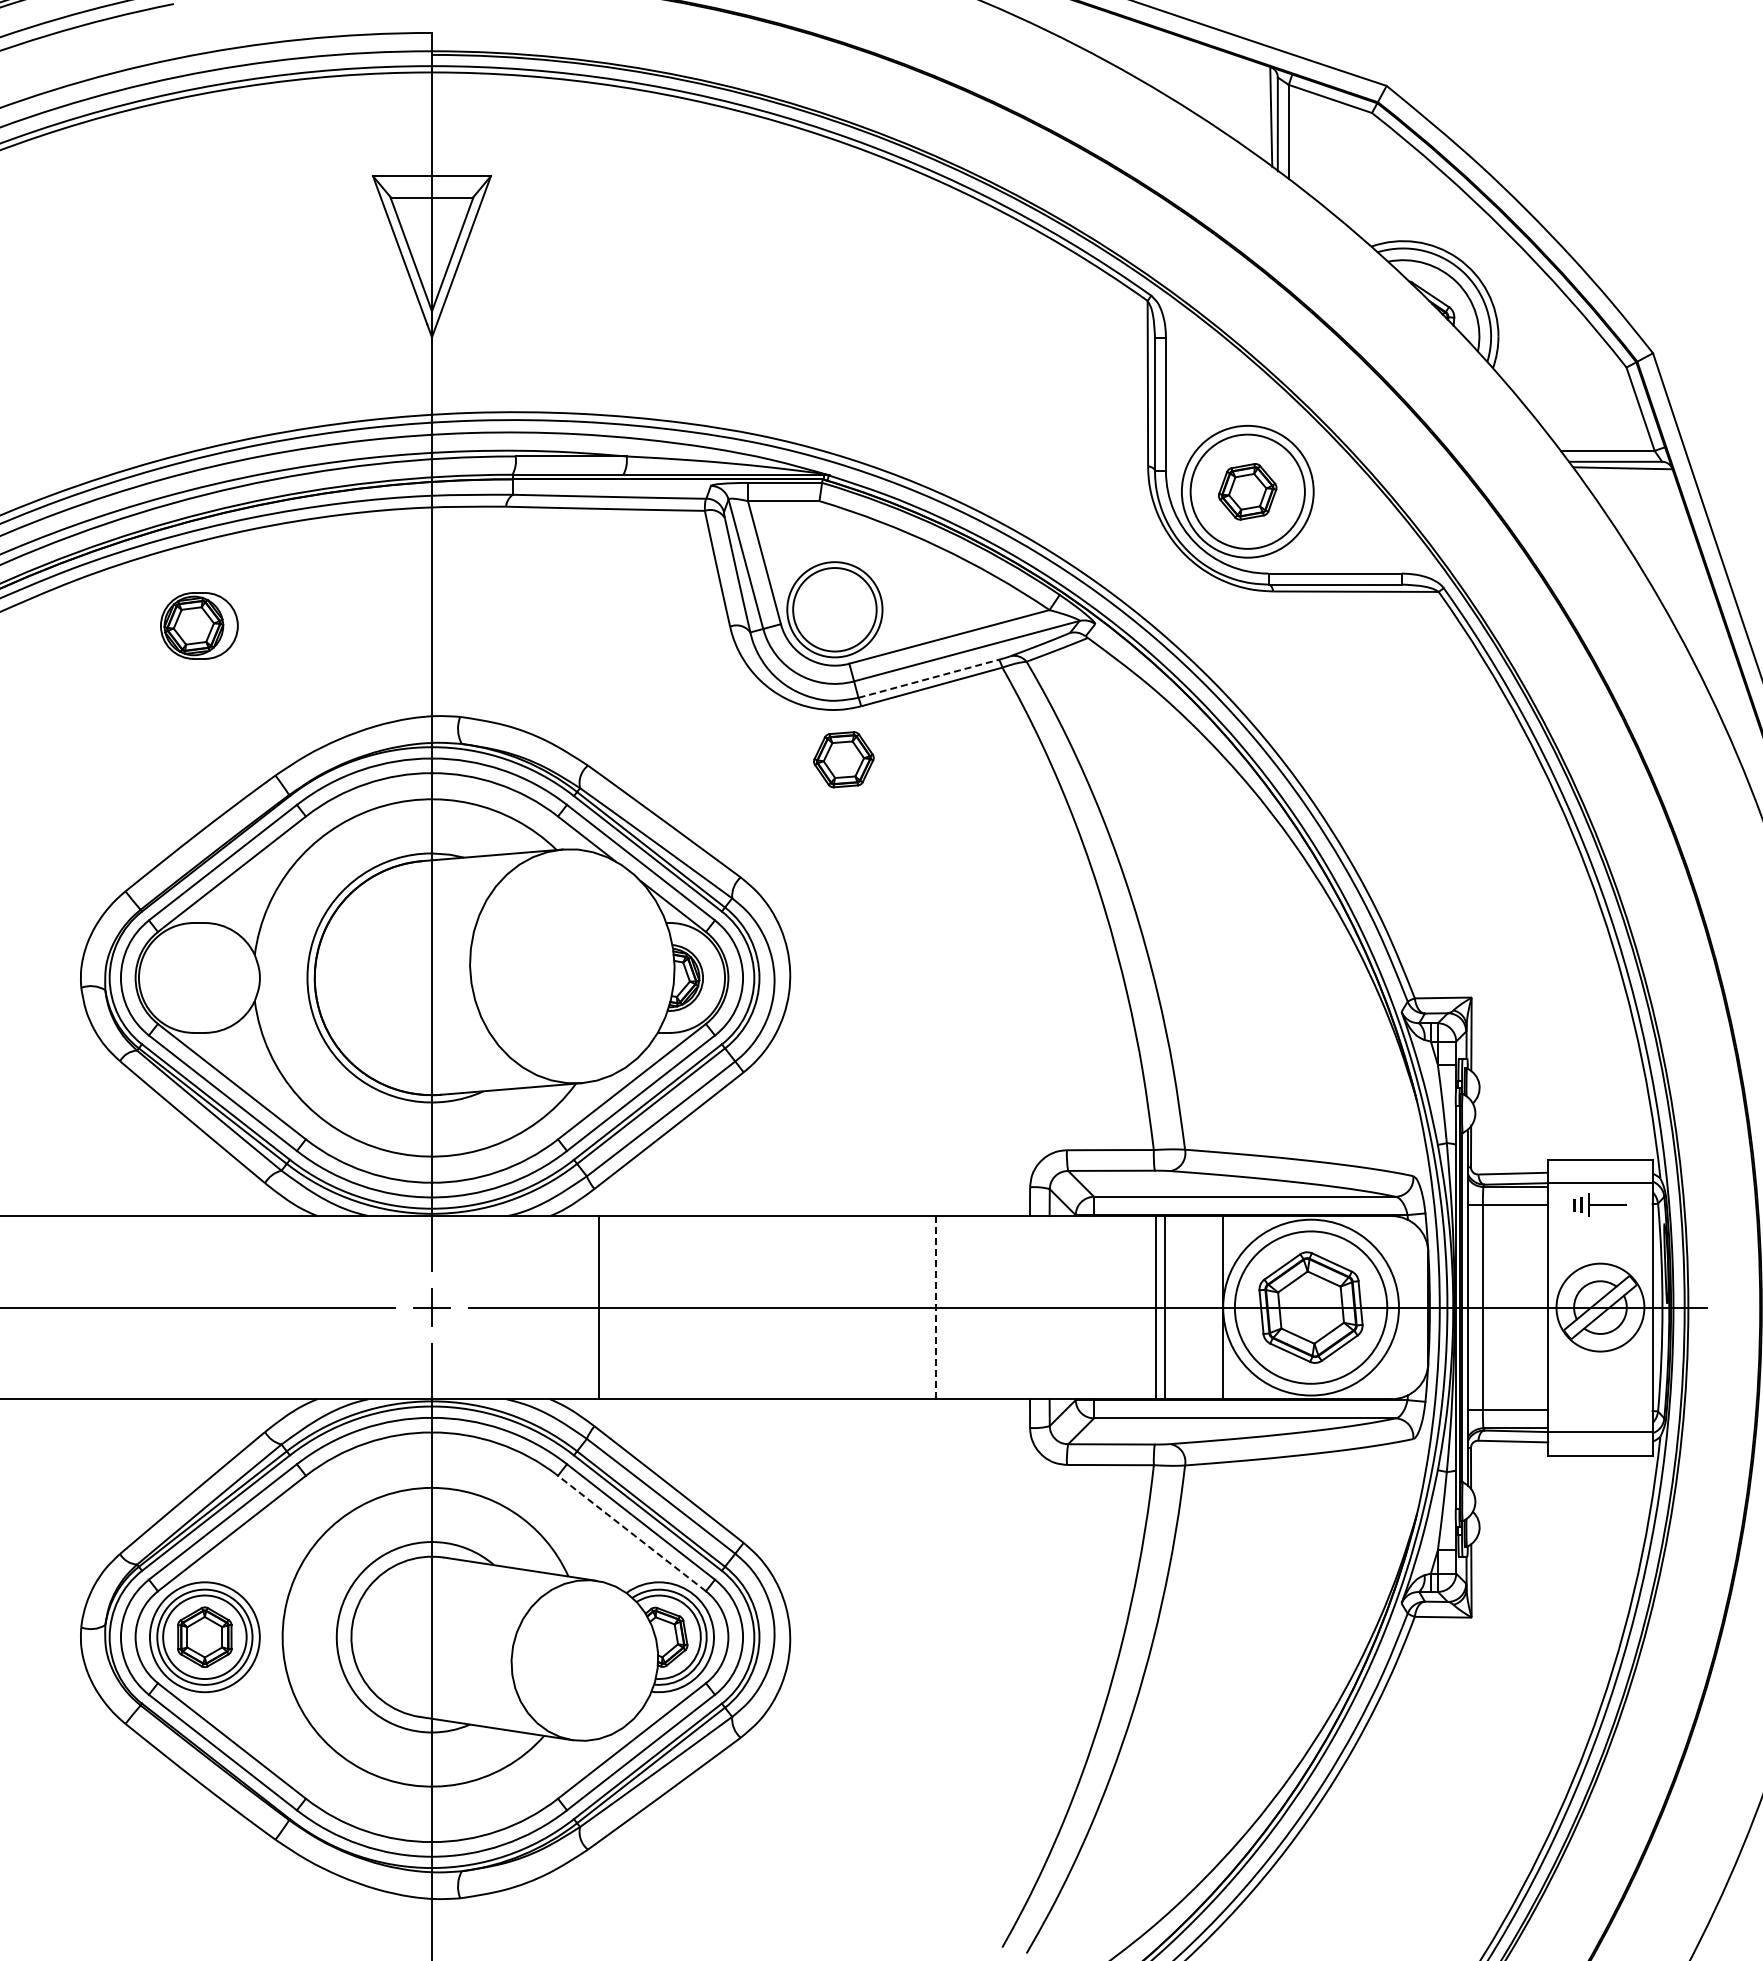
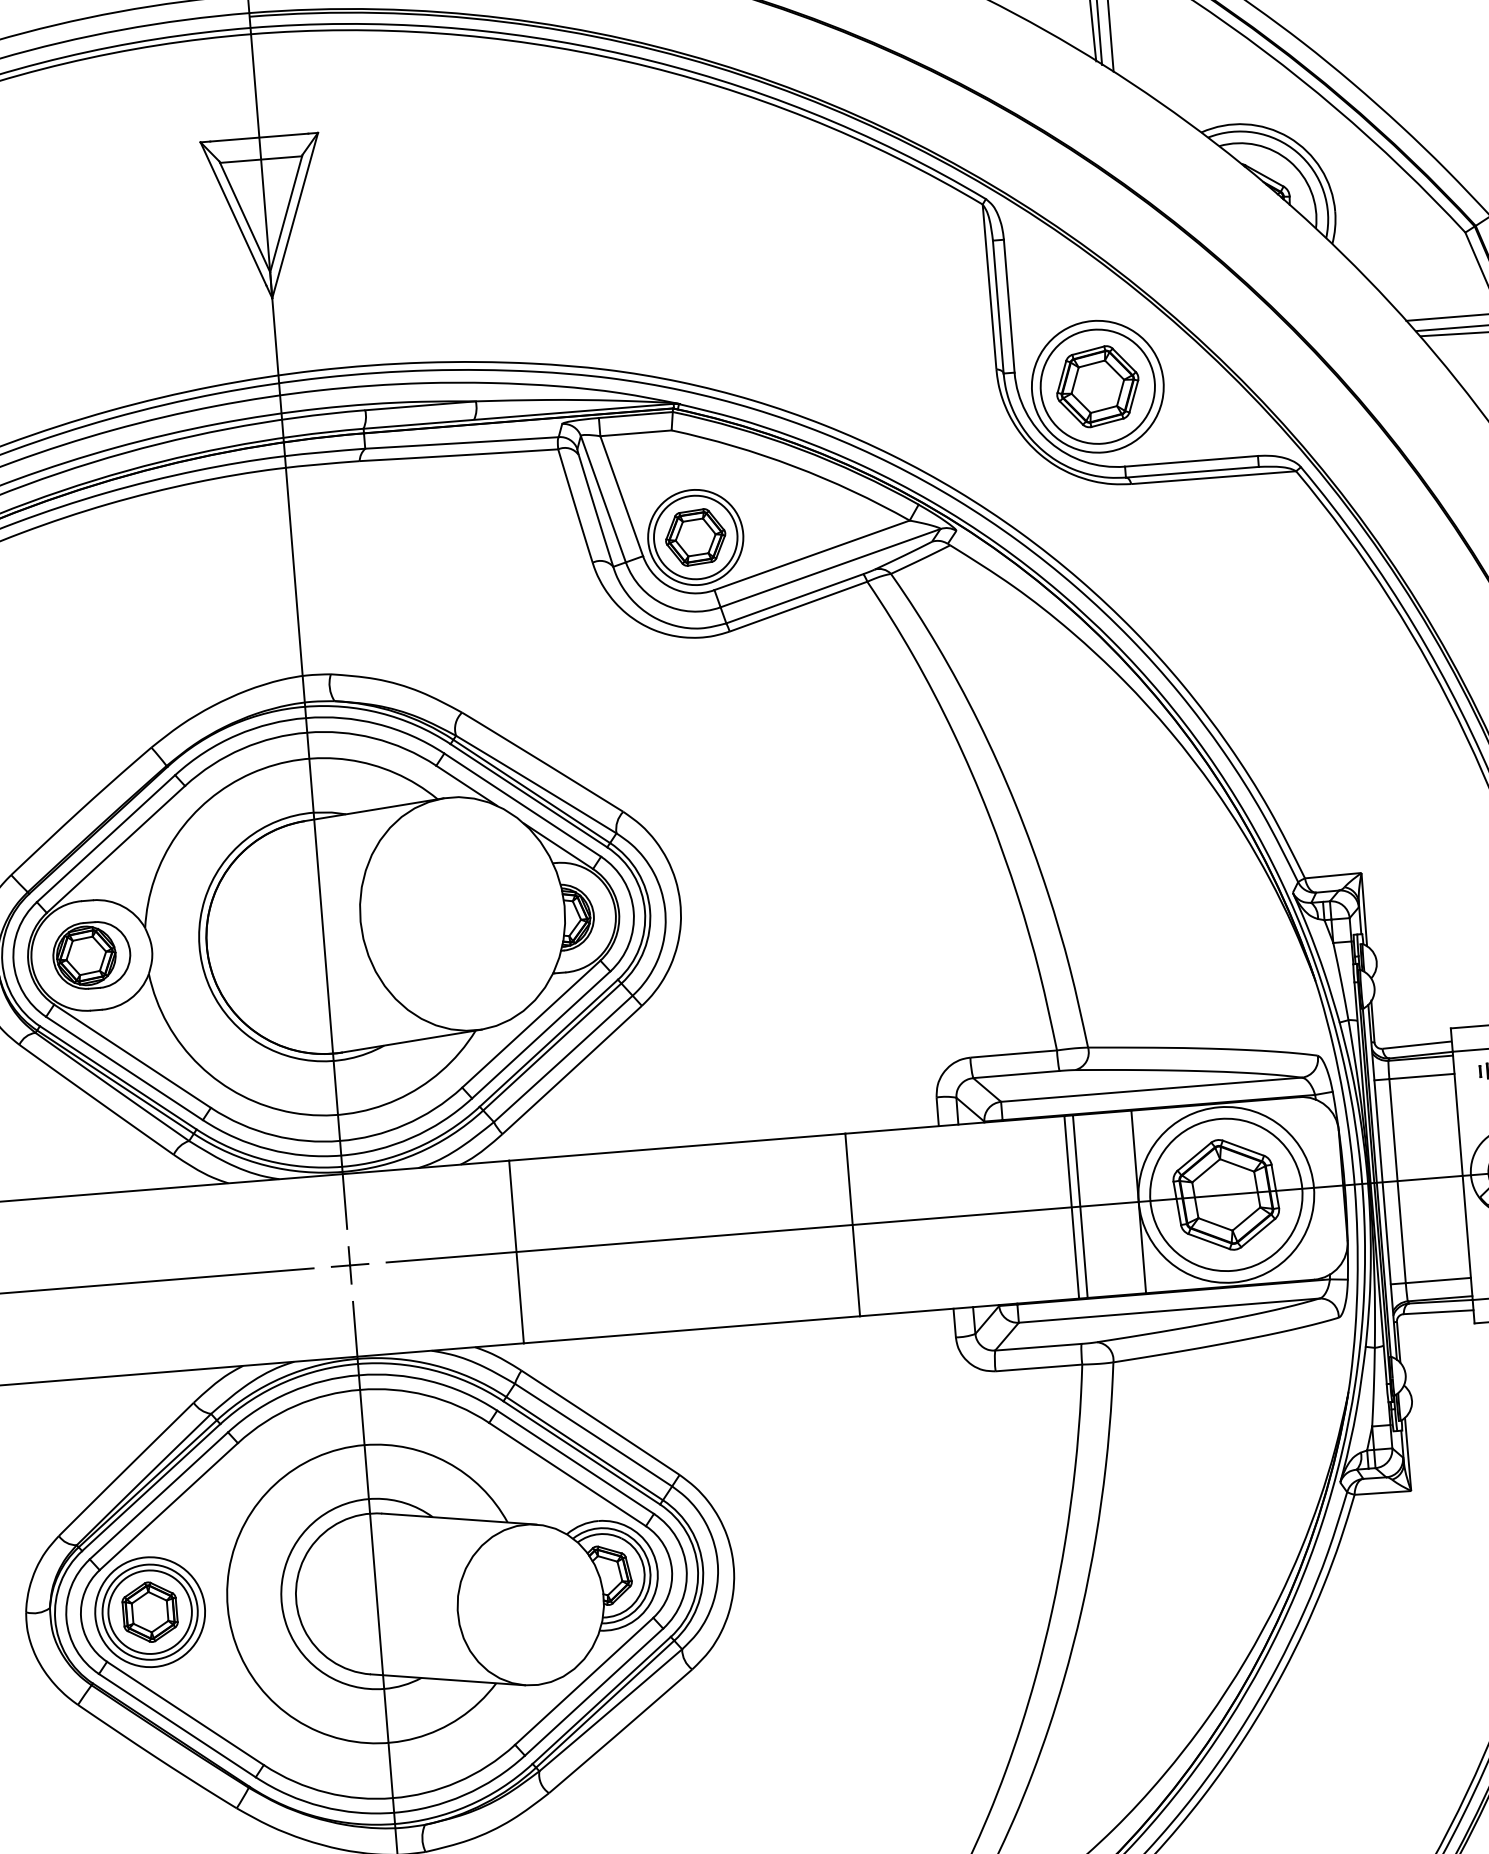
part: (1247, 491) -> (1097, 386), size x1.43
part: (199, 625) -> (91, 955), moved
line: (928, 678) -> (794, 598), dashed -> solid
part: (843, 759) -> (695, 537), moved
line: (936, 1307) -> (852, 1224), dashed -> solid
line: (632, 1533) -> (568, 1474), dashed -> solid

